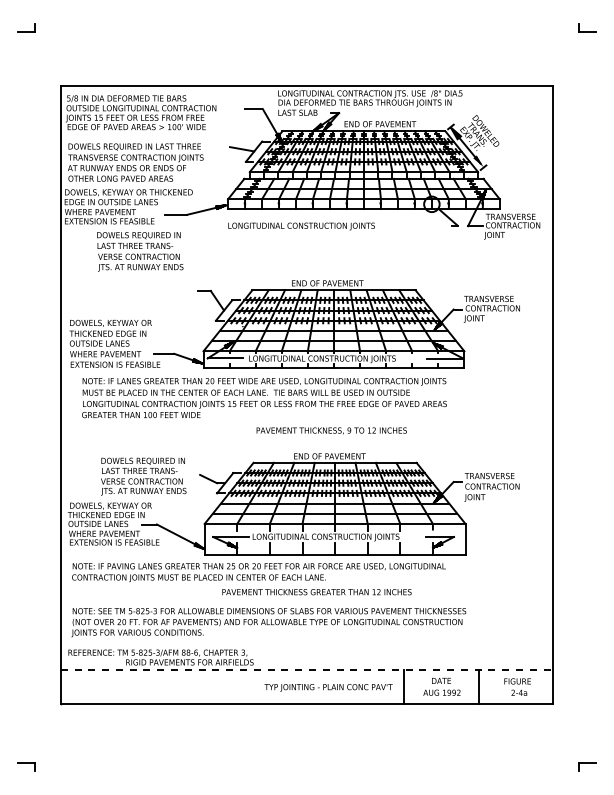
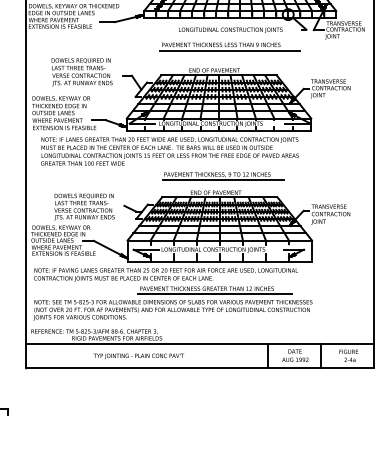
text: (301, 226) -> (230, 30), moved
part: (348, 249) -> (229, 46), added
text: (140, 251) -> (82, 71), moved
line: (340, 438) -> (223, 180), added
line: (328, 599) -> (215, 293), added
line: (307, 670) -> (200, 344), dashed -> solid
text: (328, 687) -> (138, 356), moved

